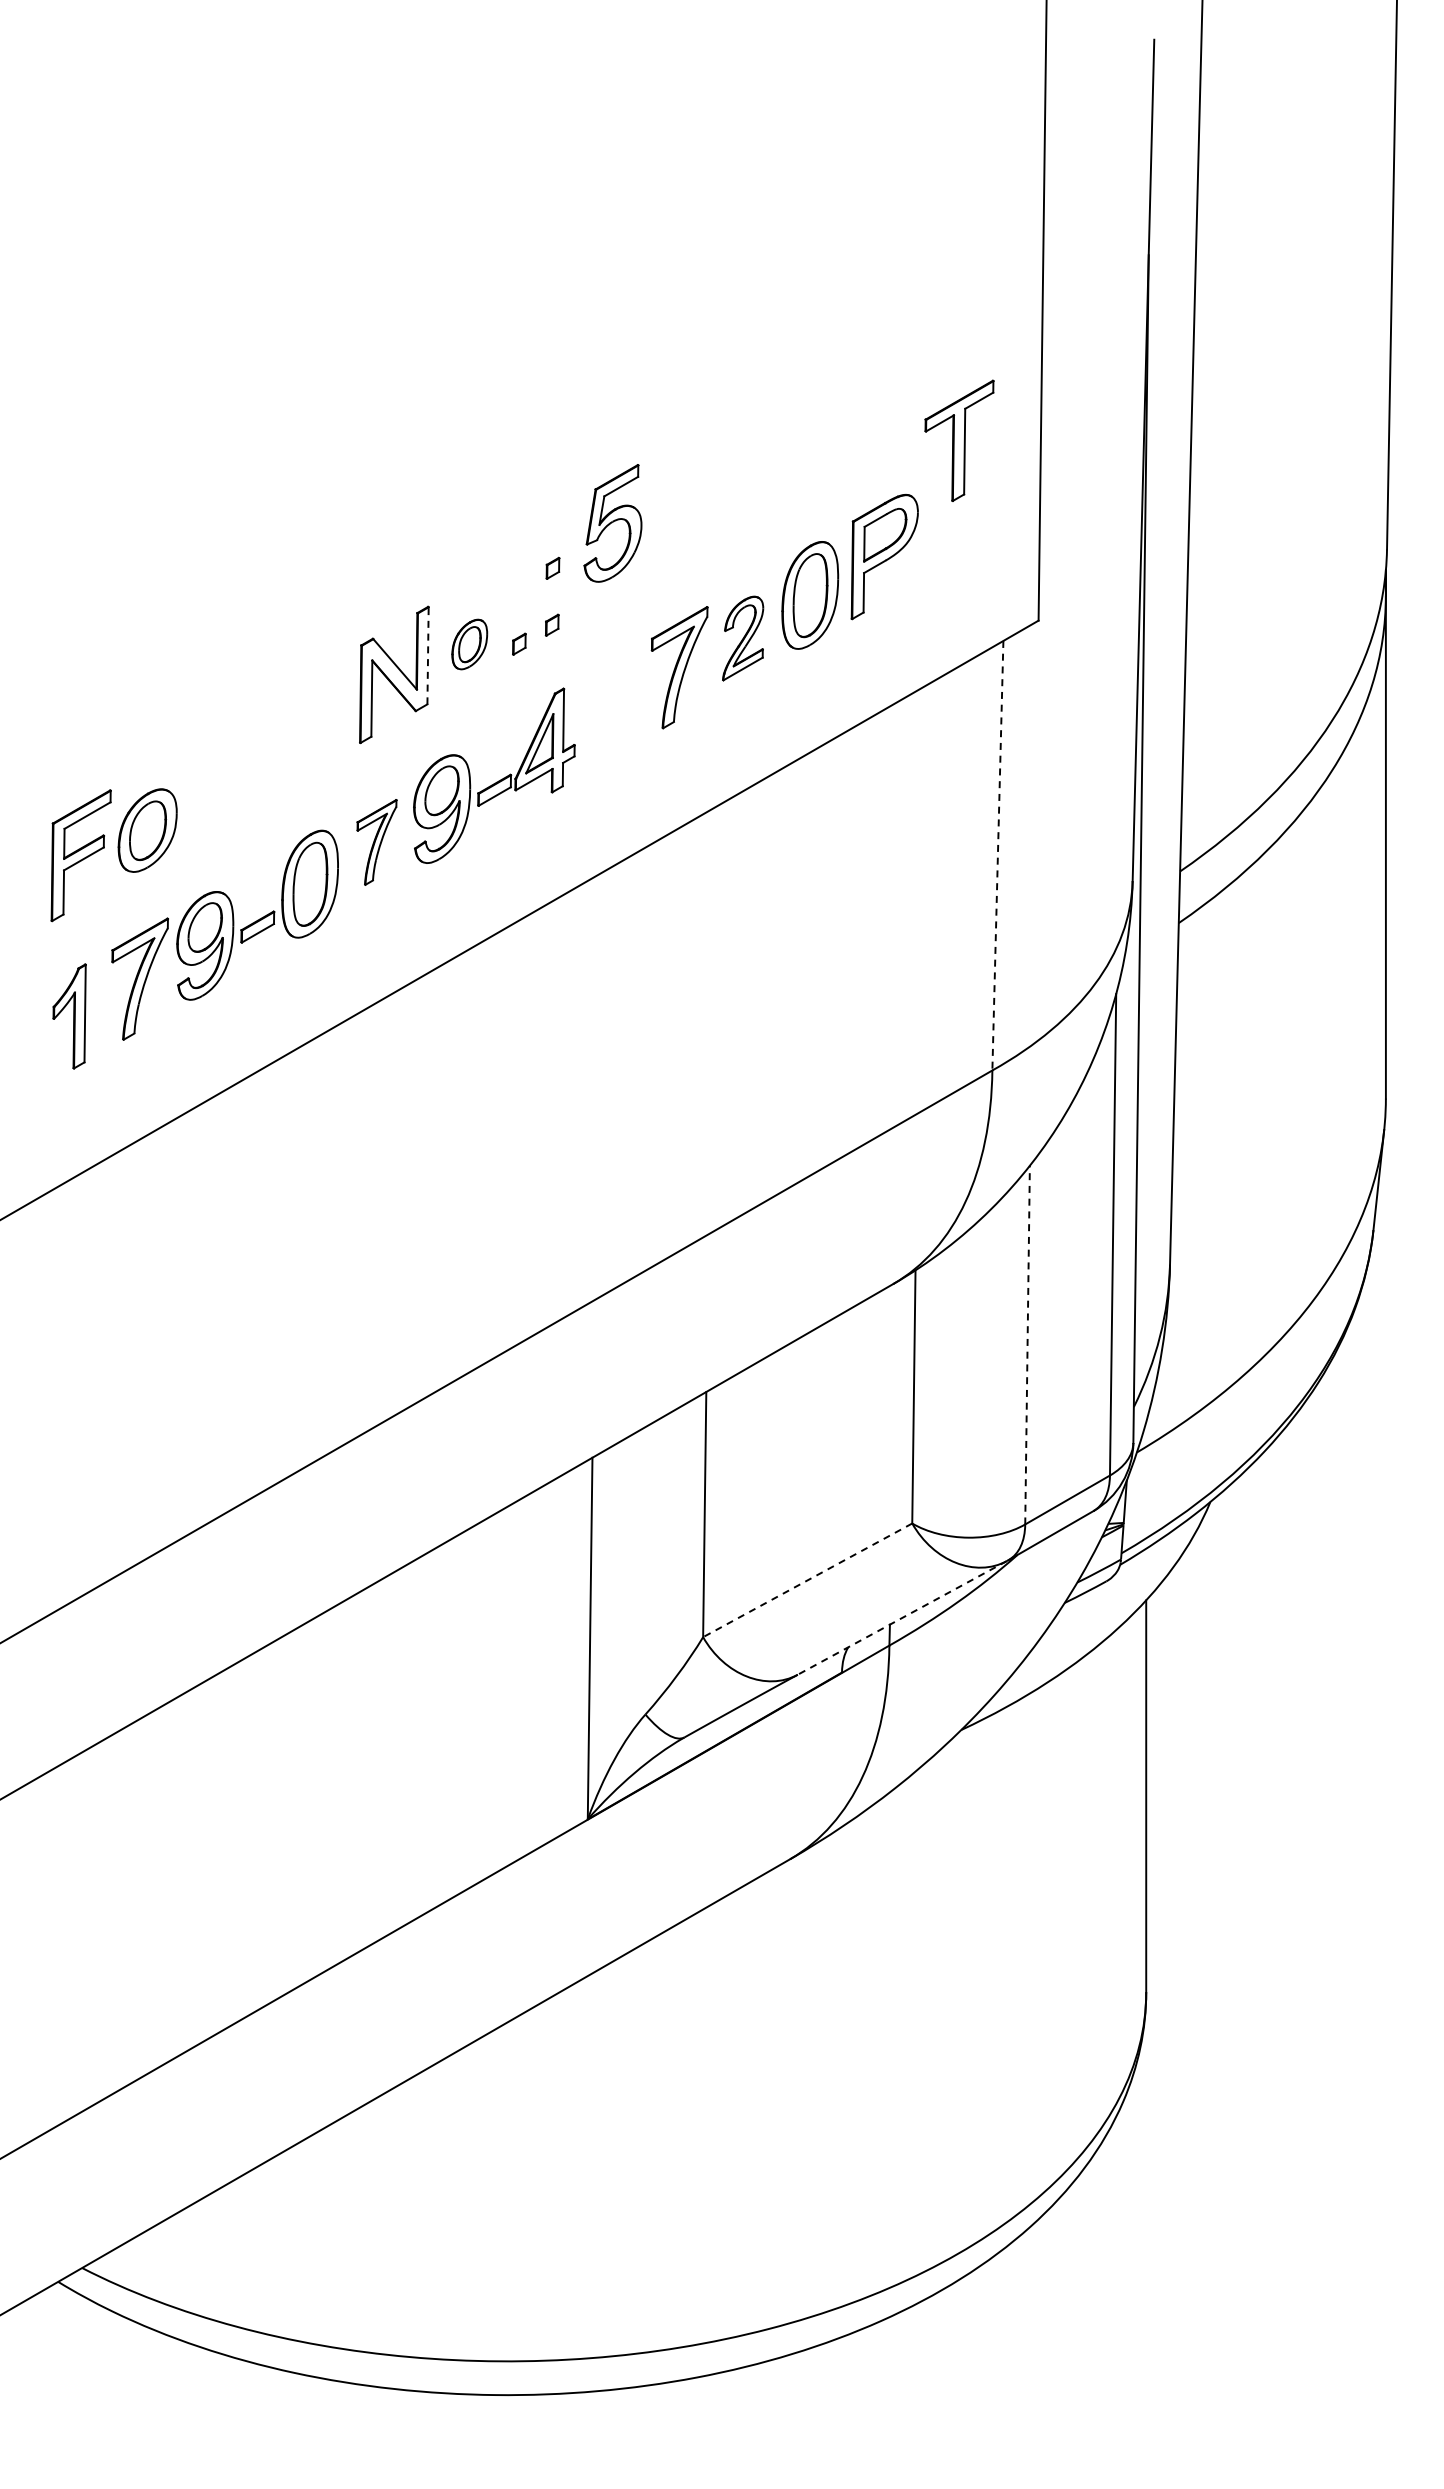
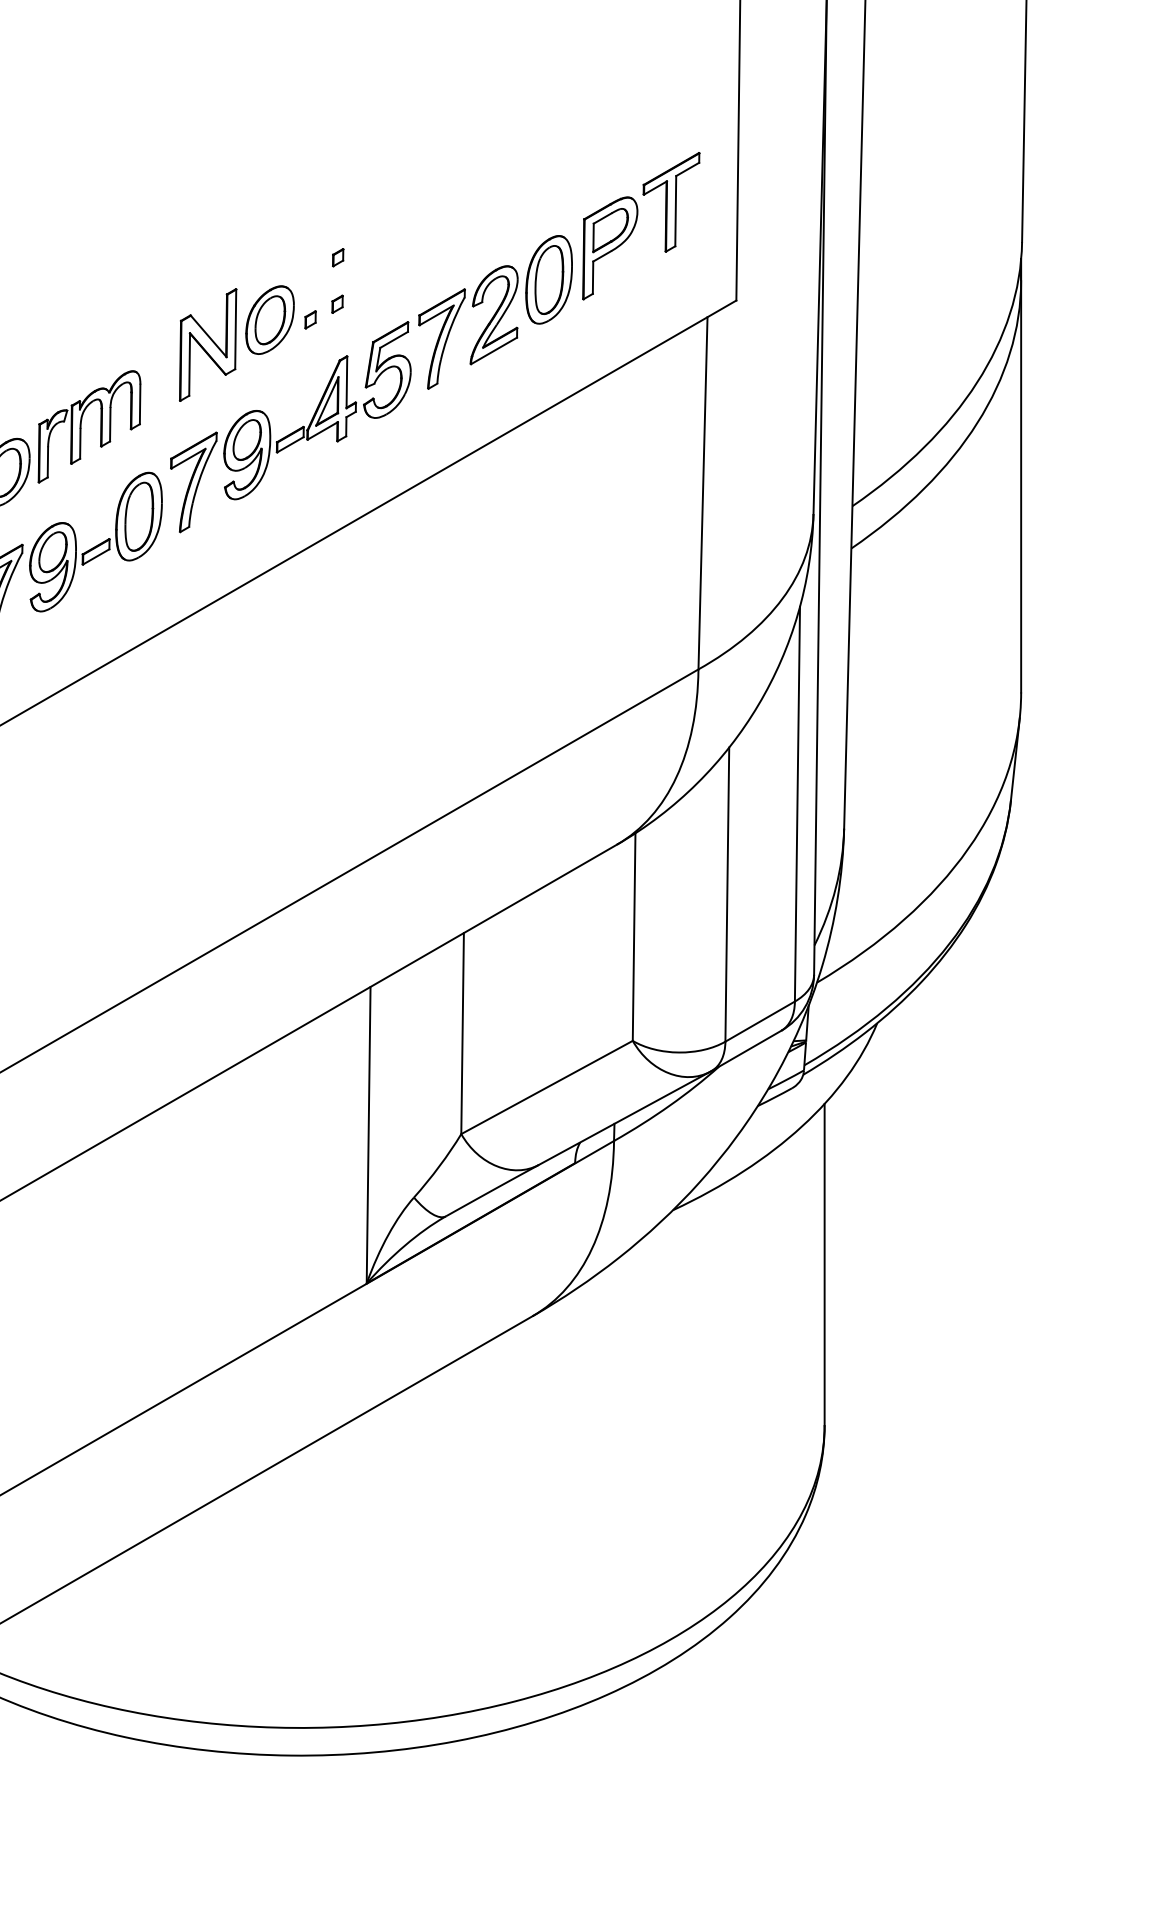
part: (959, 440) -> (671, 202), moved
part: (612, 523) -> (386, 370), moved
part: (742, 638) -> (493, 315), size x1.43
part: (469, 644) -> (269, 320), size x1.67
line: (428, 655) -> (236, 329), dashed -> solid
part: (239, 774) -> (81, 426), added
part: (376, 842) -> (193, 482), size x1.43
line: (997, 855) -> (702, 493), dashed -> solid
line: (1027, 1344) -> (727, 894), dashed -> solid
line: (807, 1580) -> (546, 1087), dashed -> solid
line: (901, 1618) -> (623, 1118), dashed -> solid

